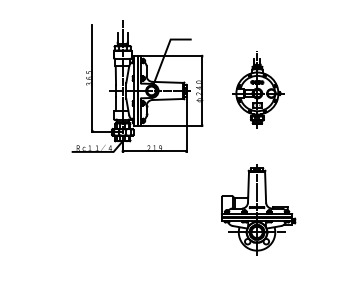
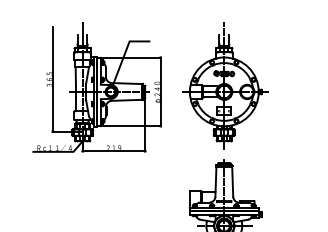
part: (137, 86) -> (97, 87), moved
part: (257, 89) -> (224, 85), size x1.67

